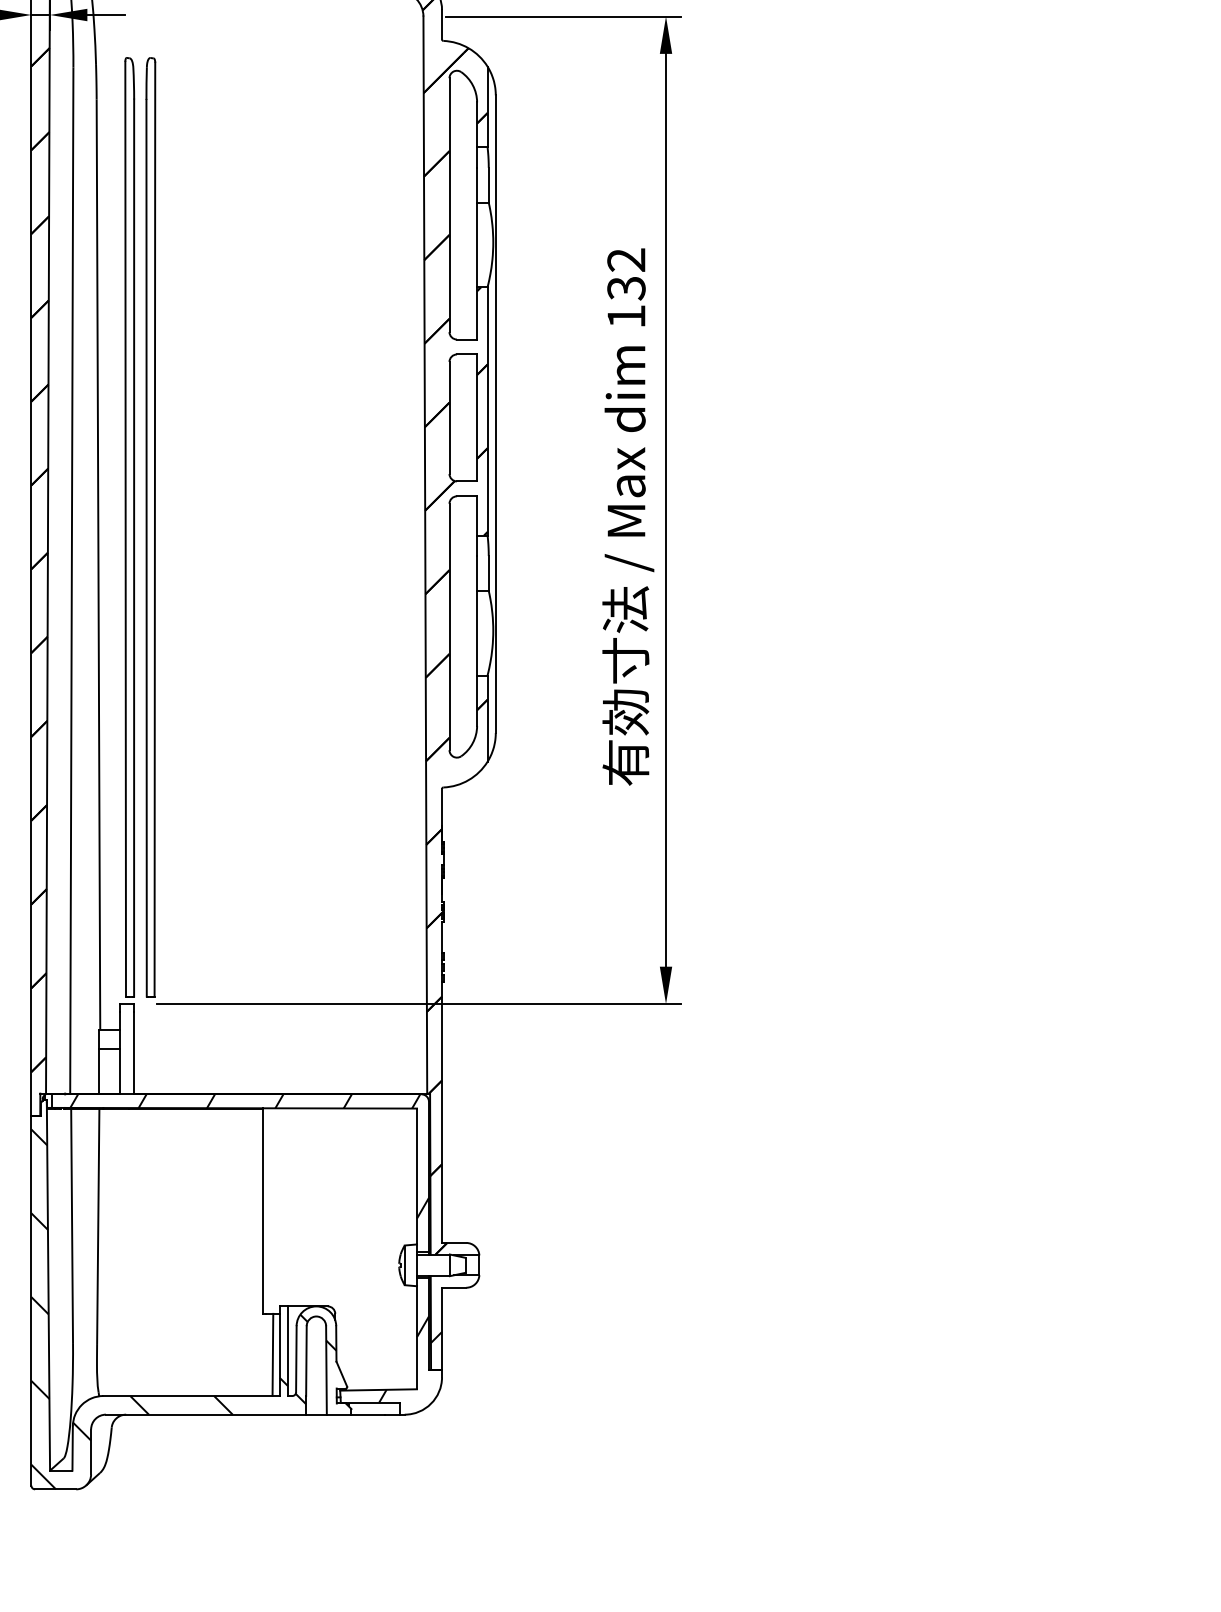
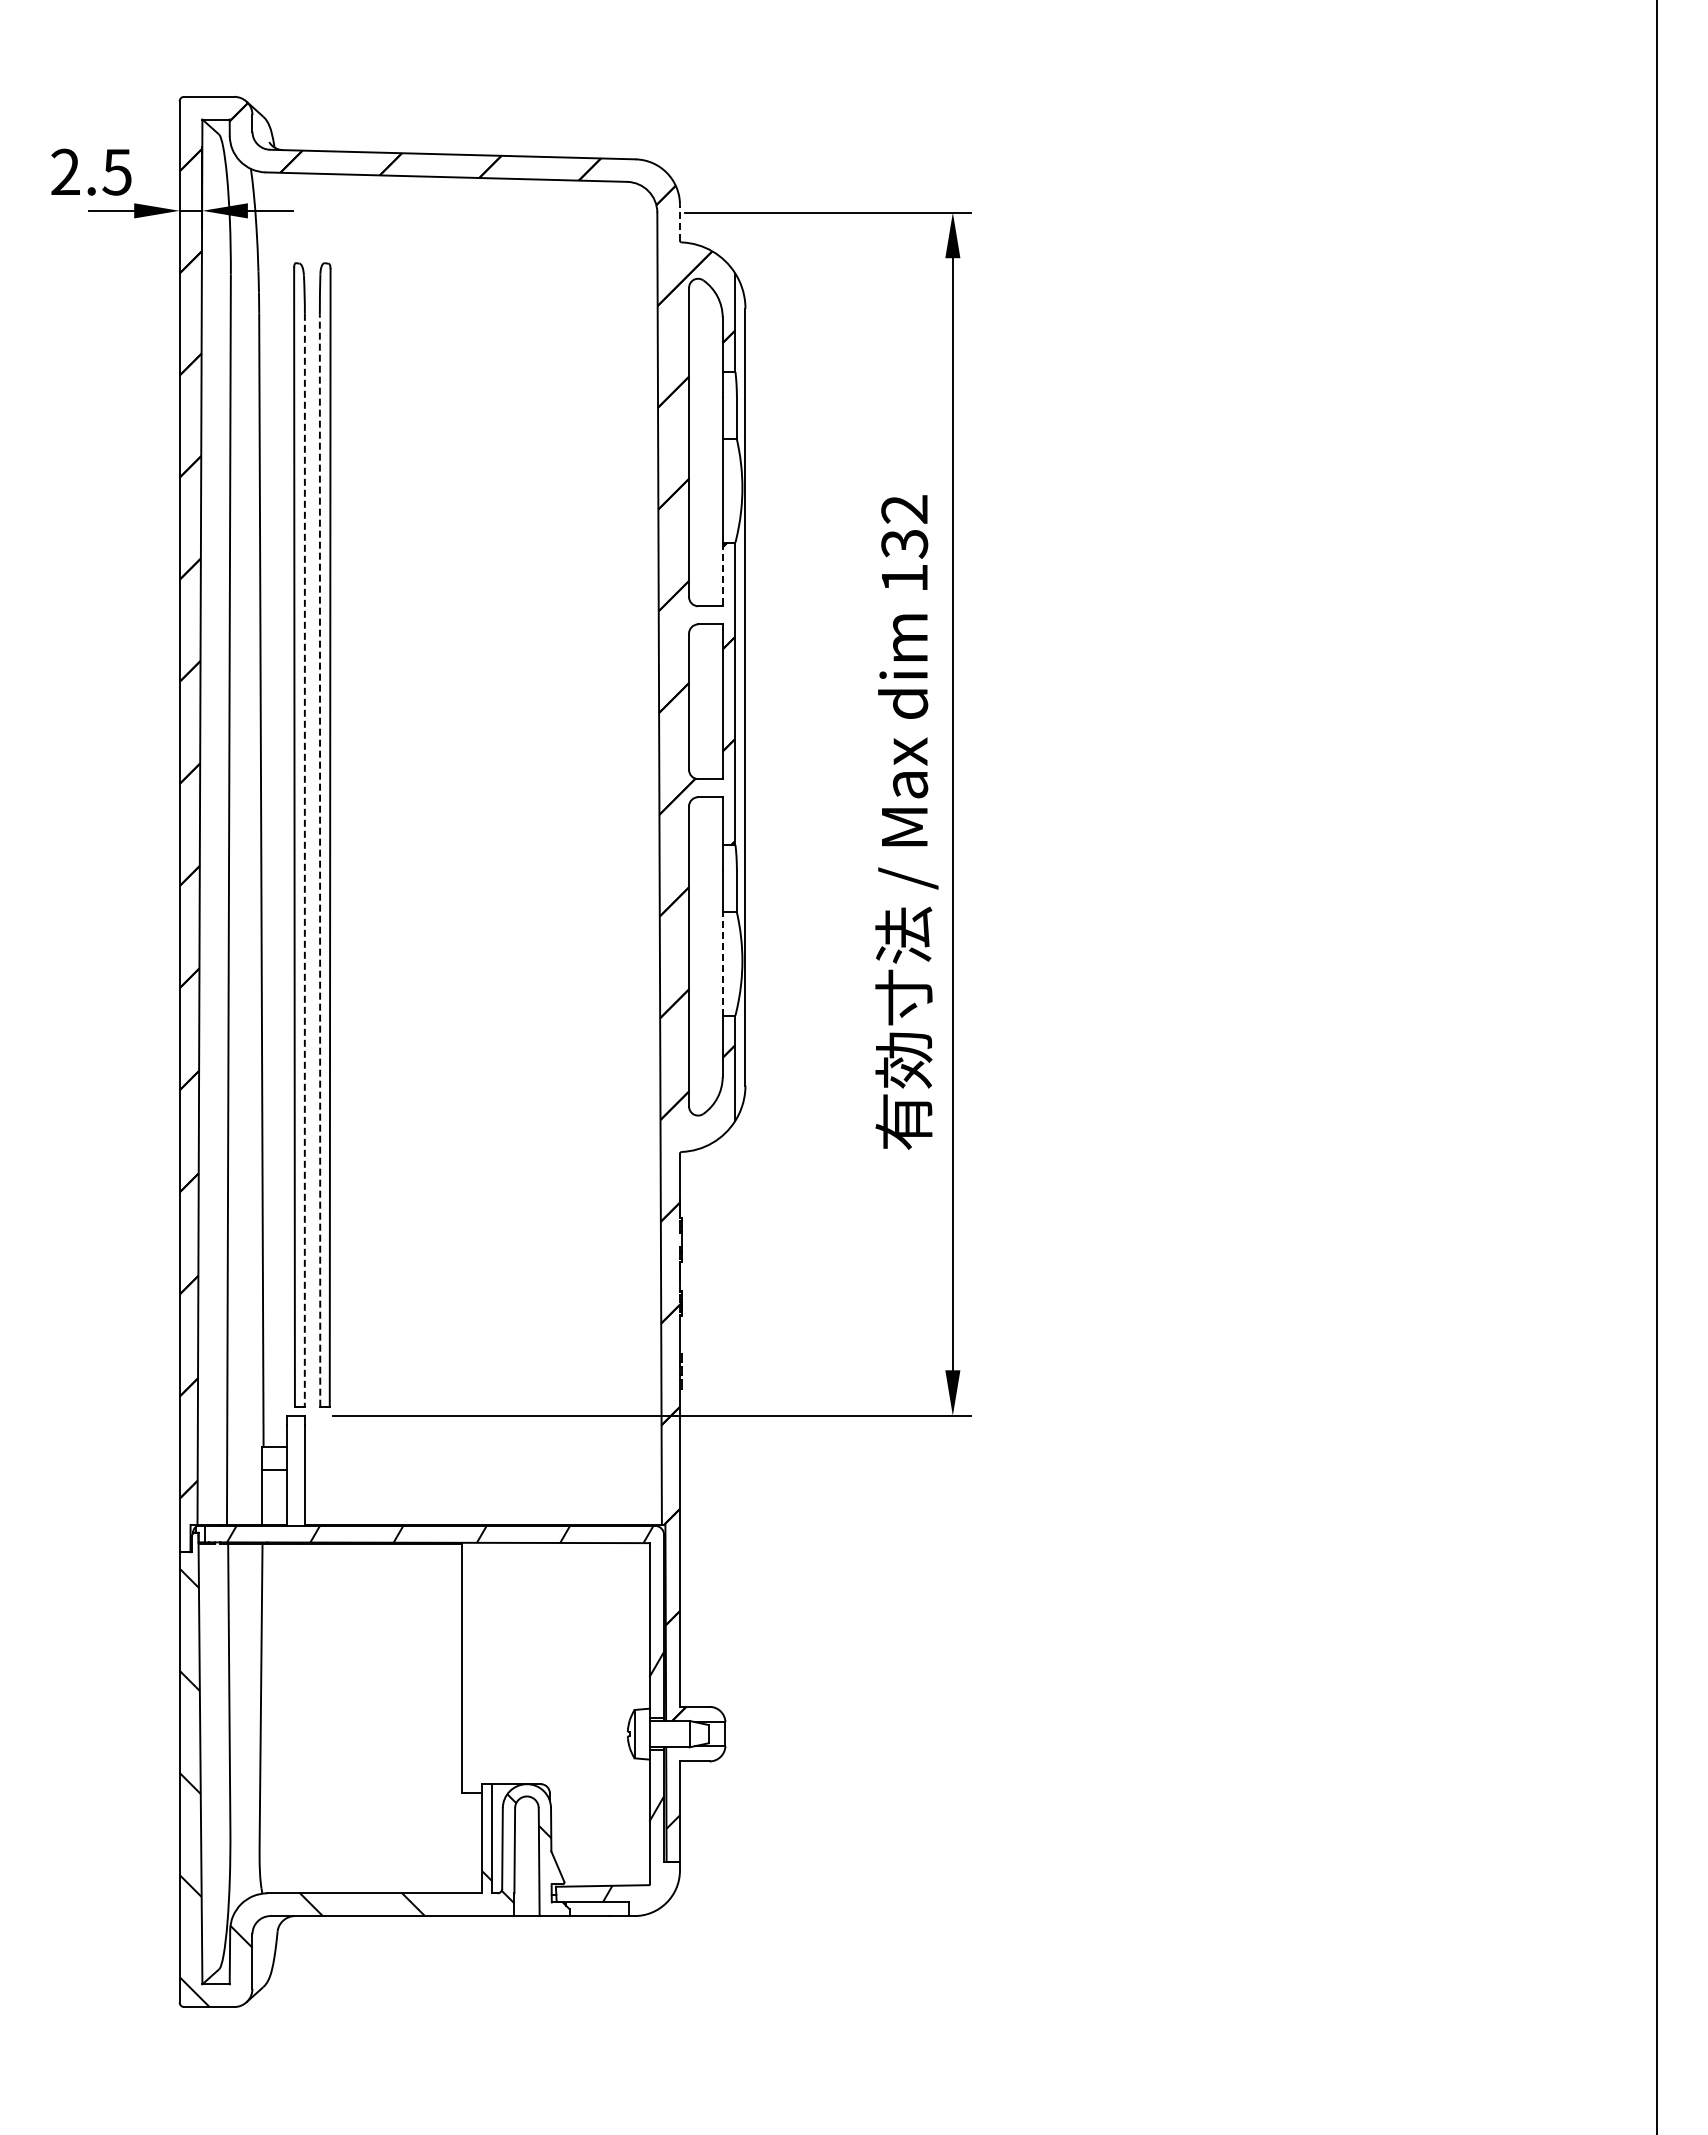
line: (441, 24) -> (679, 222), solid -> dashed
line: (476, 313) -> (722, 574), solid -> dashed
line: (146, 547) -> (320, 859), solid -> dashed
line: (133, 548) -> (304, 860), solid -> dashed
line: (476, 633) -> (722, 964), solid -> dashed
line: (272, 1355) -> (473, 1843), removed

